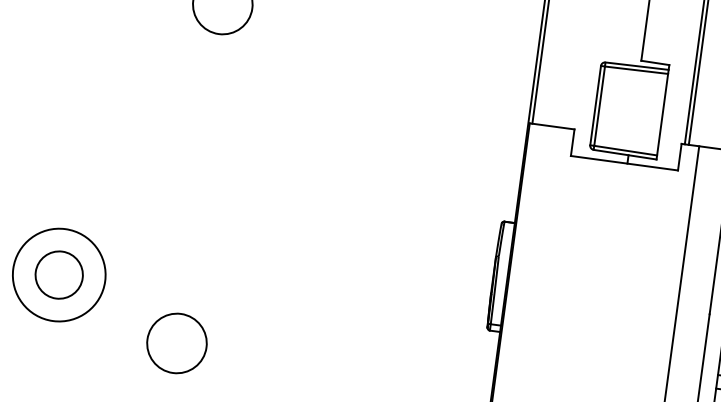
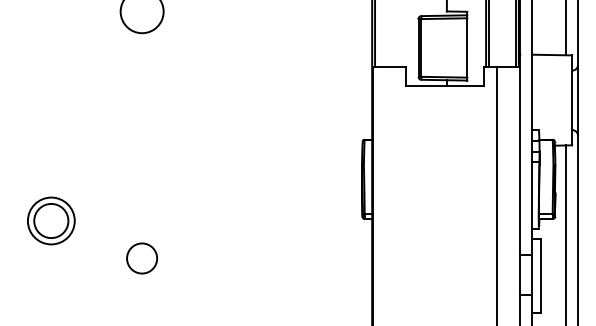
circle: (58, 274) -> (50, 220), size x0.7
circle: (176, 343) -> (141, 258), size x0.7

